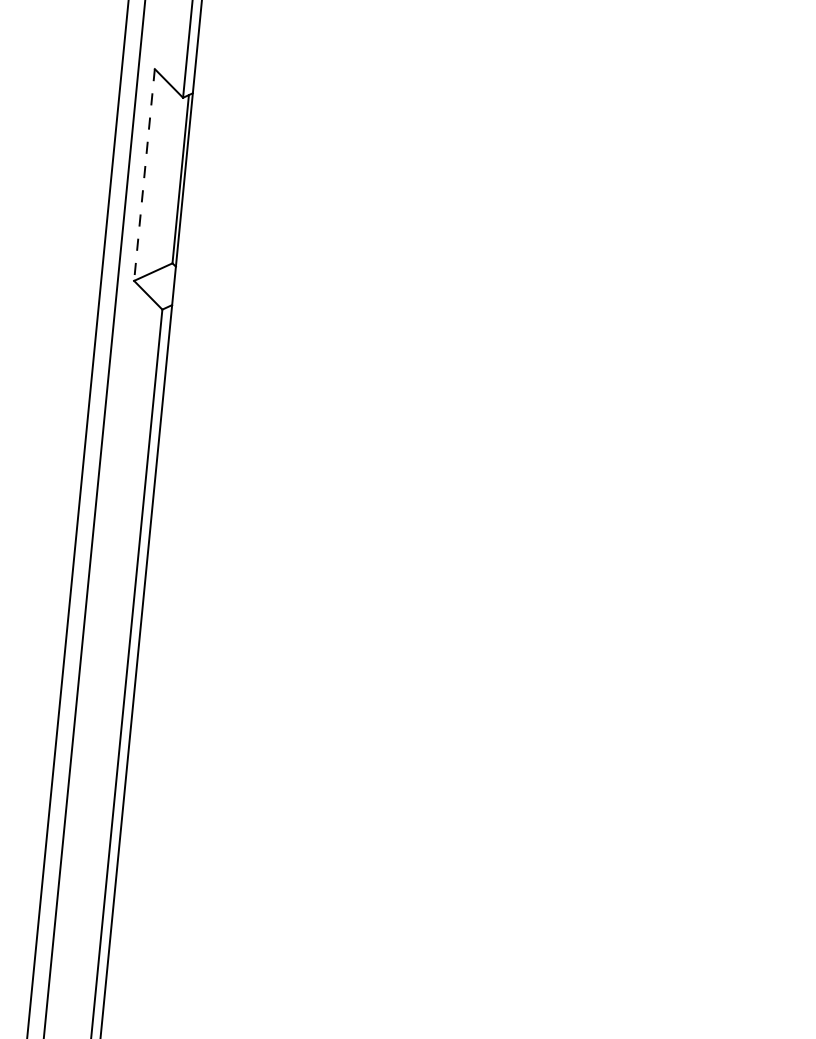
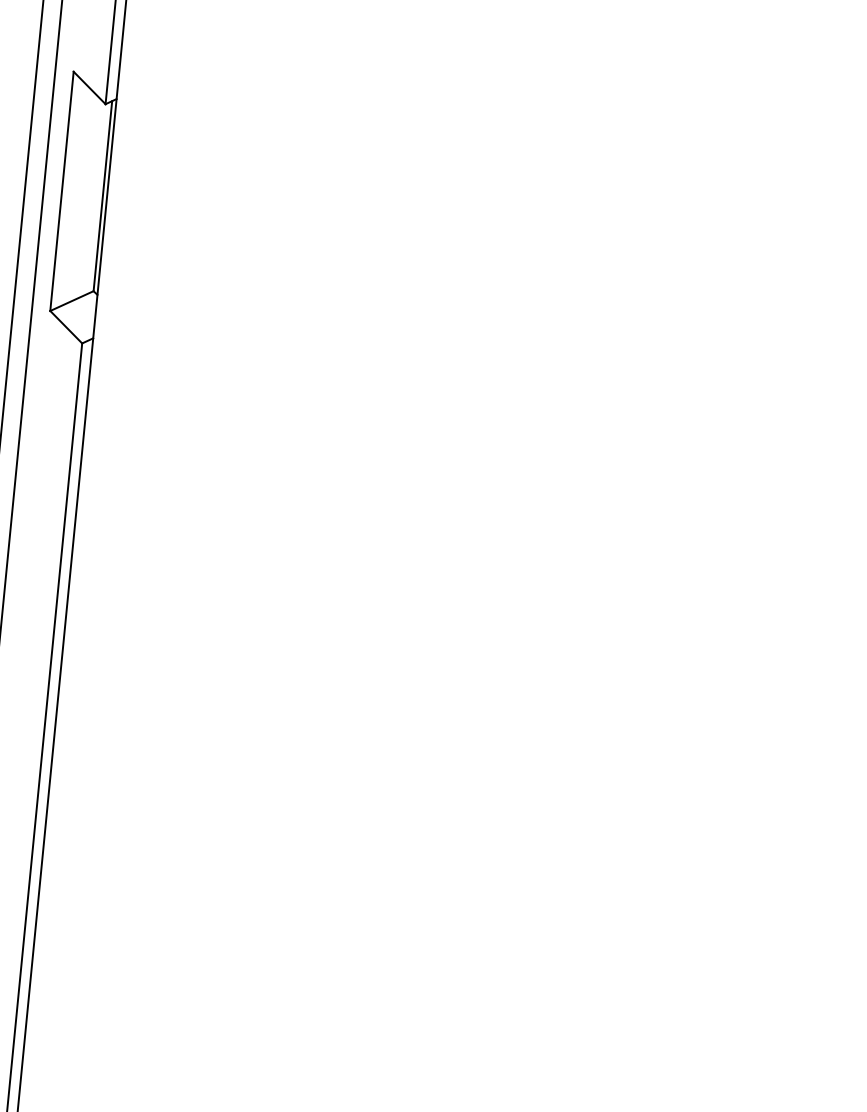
line: (144, 175) -> (61, 191), dashed -> solid

